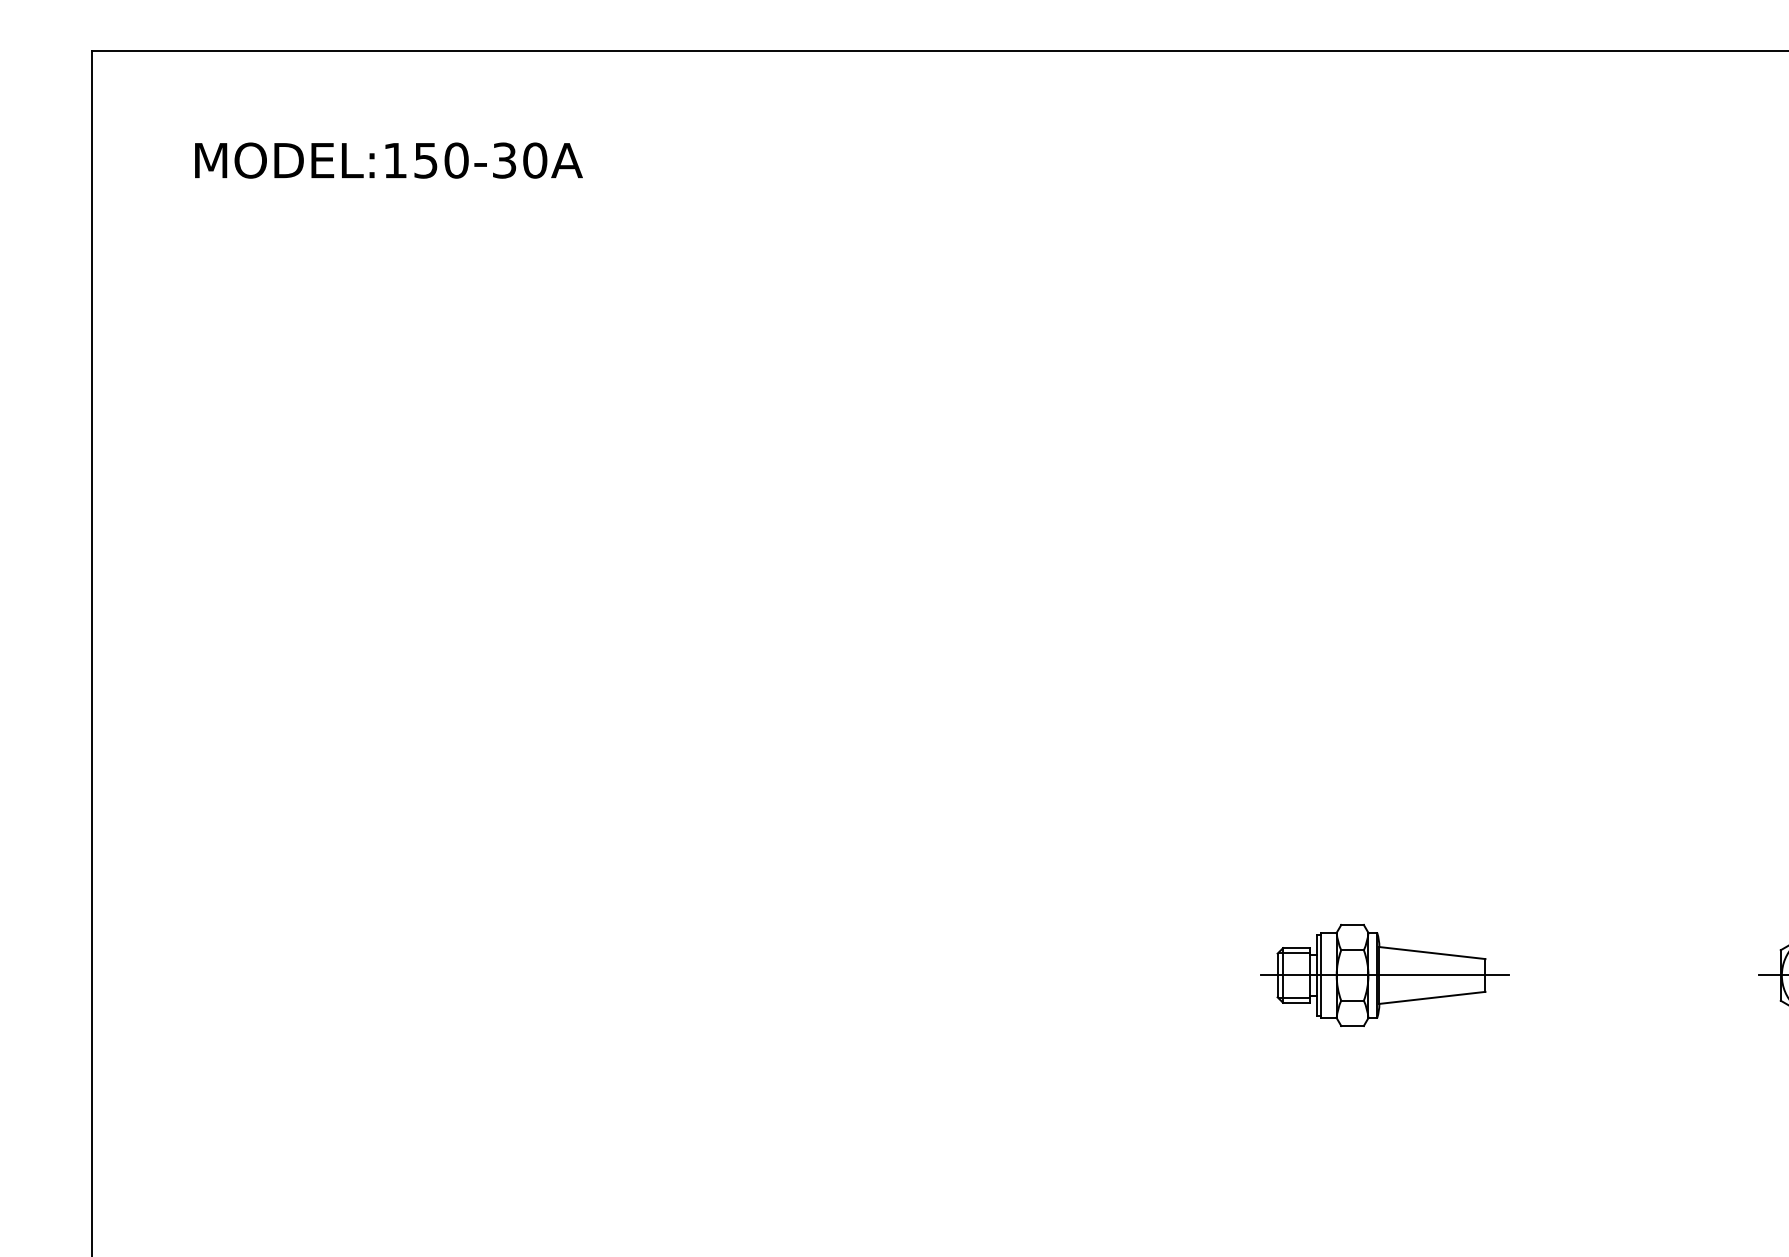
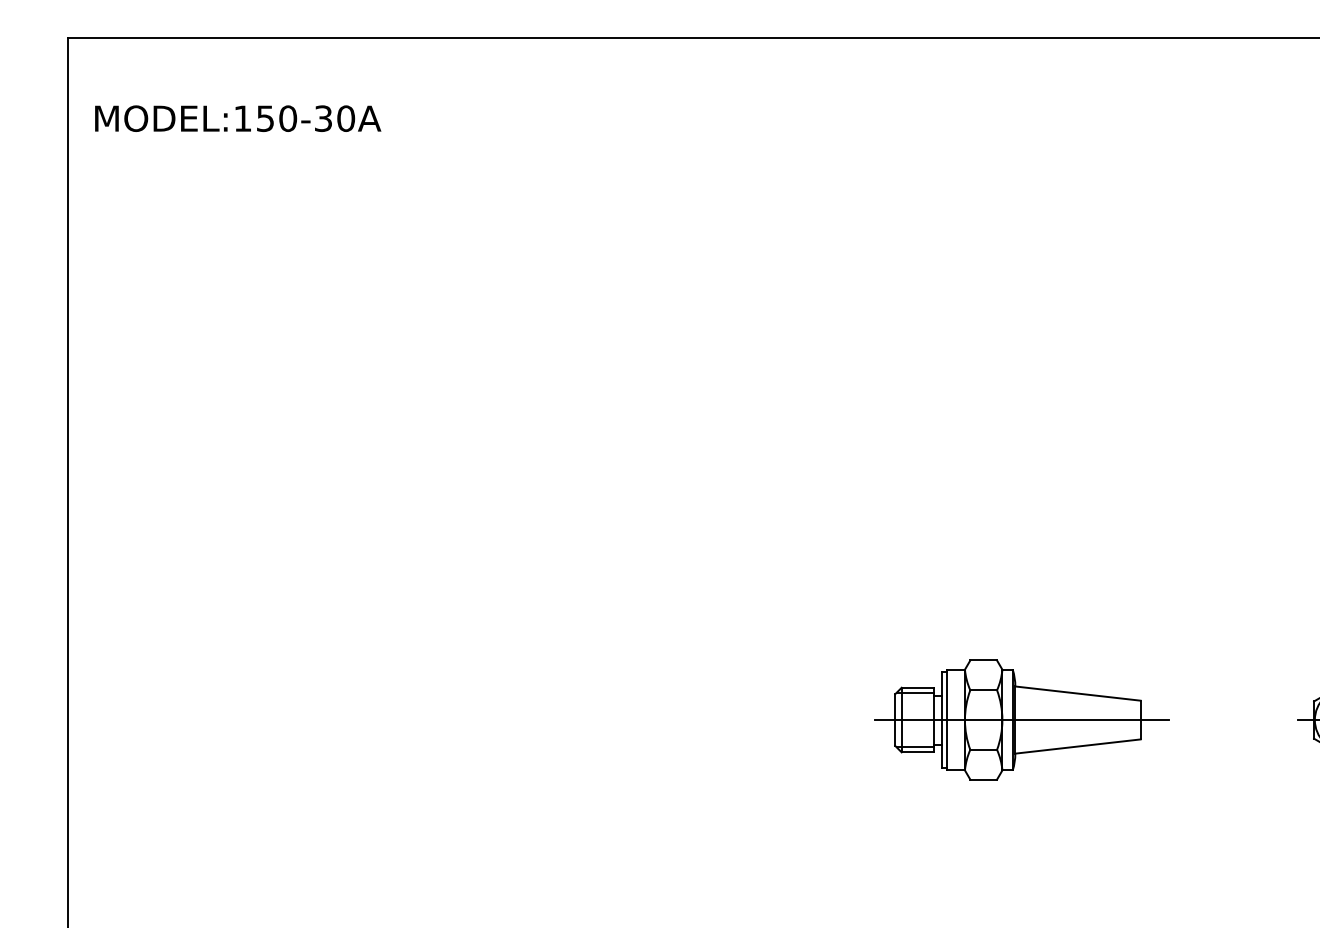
text: (388, 160) -> (237, 118), moved
part: (1384, 975) -> (1021, 720), size x1.6

